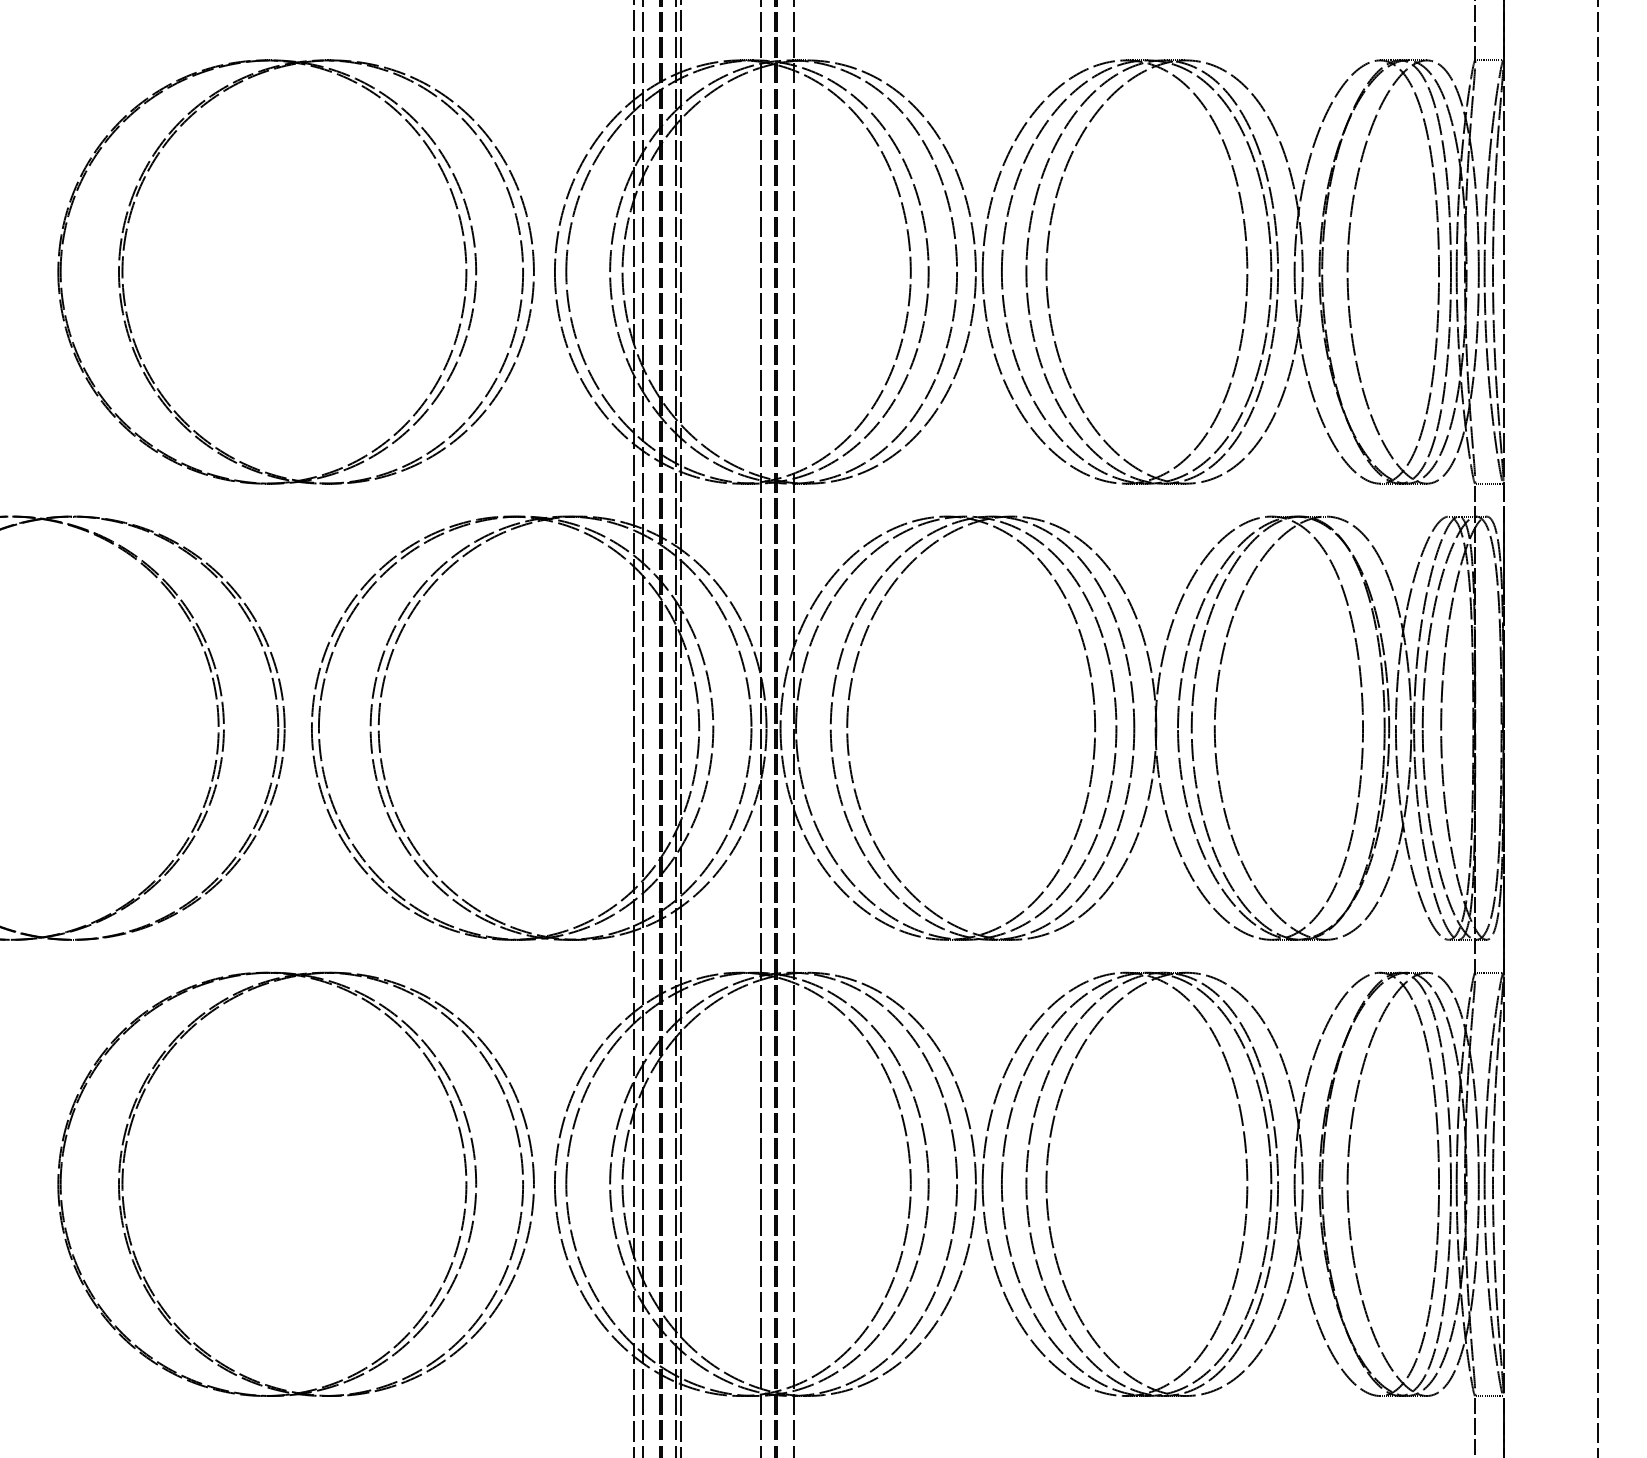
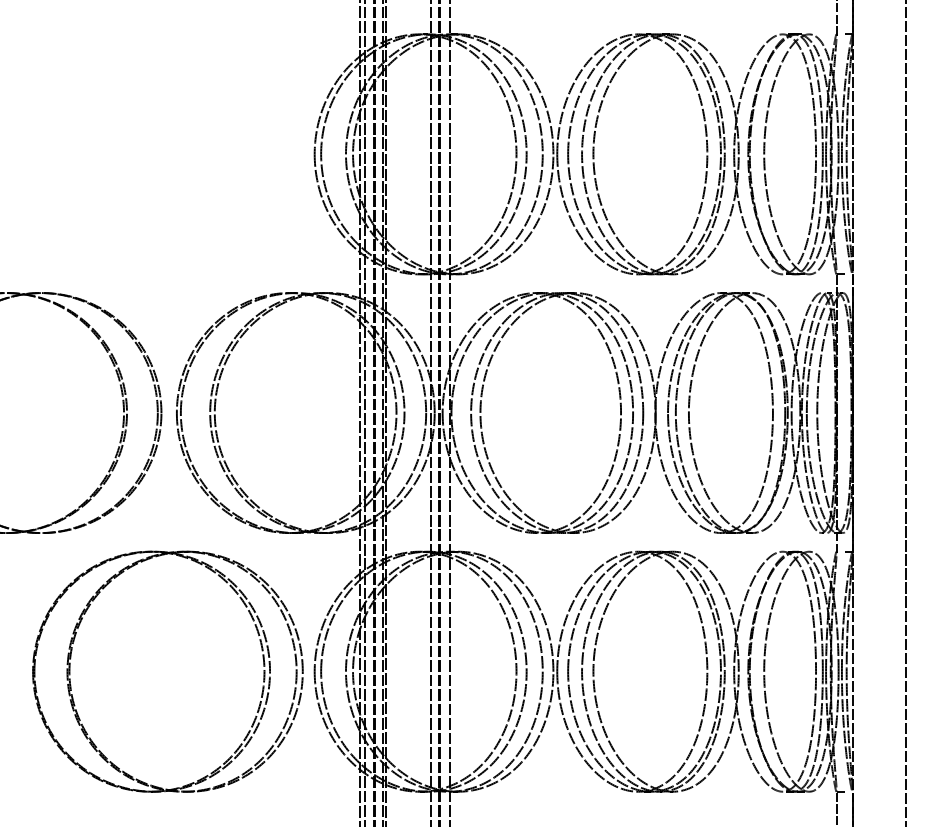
part: (464, 272) -> (263, 154), removed

